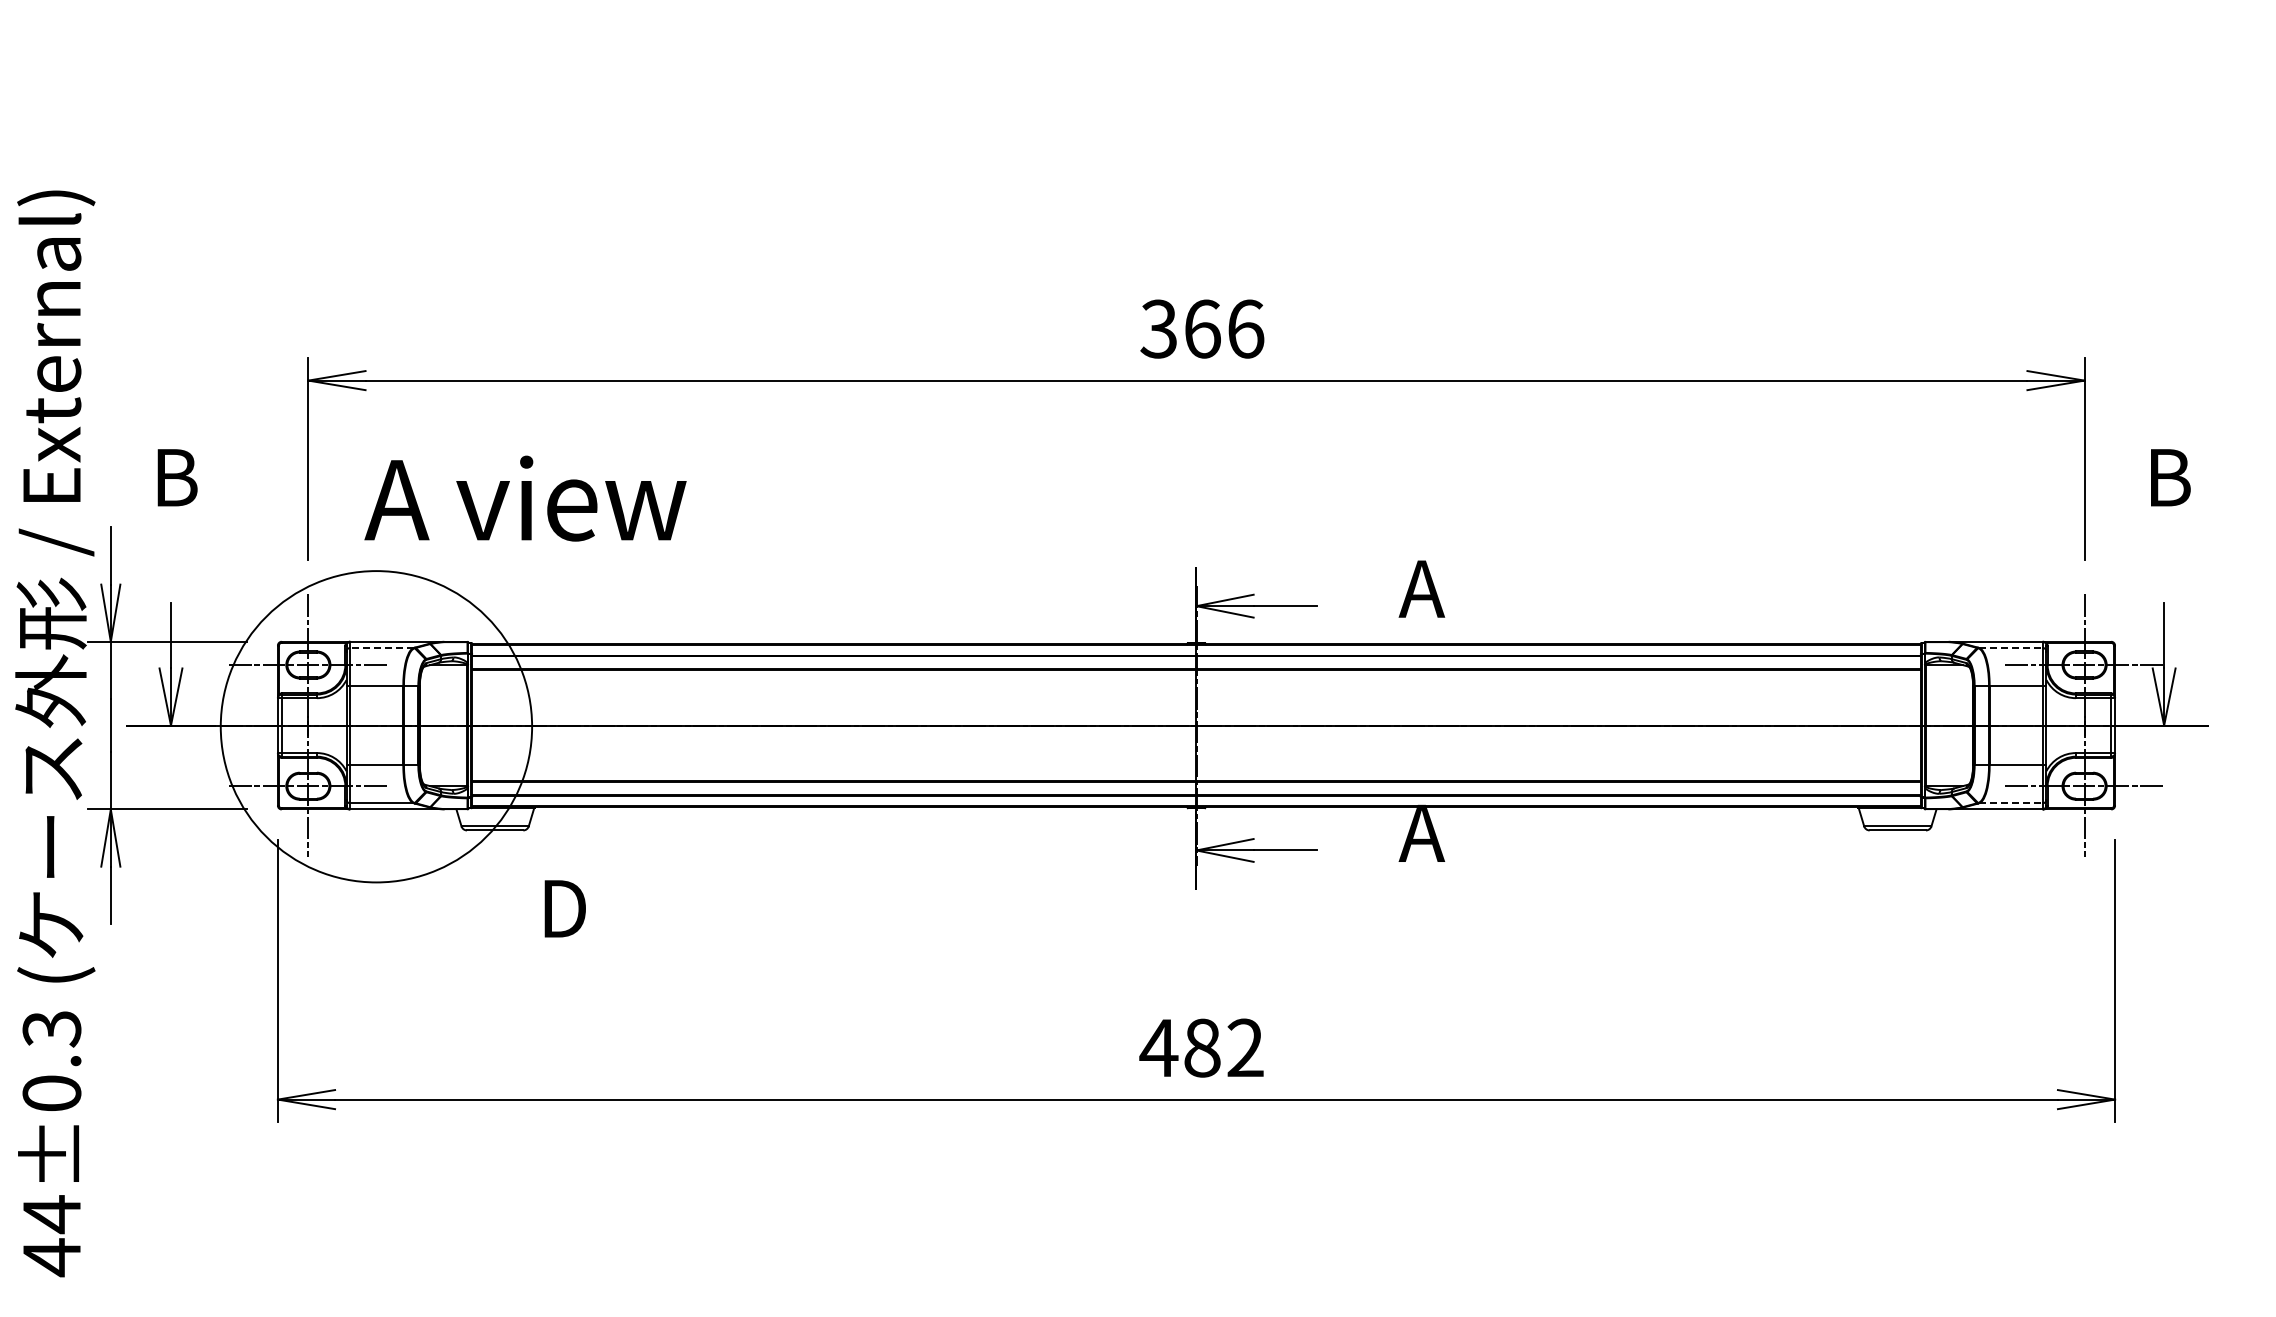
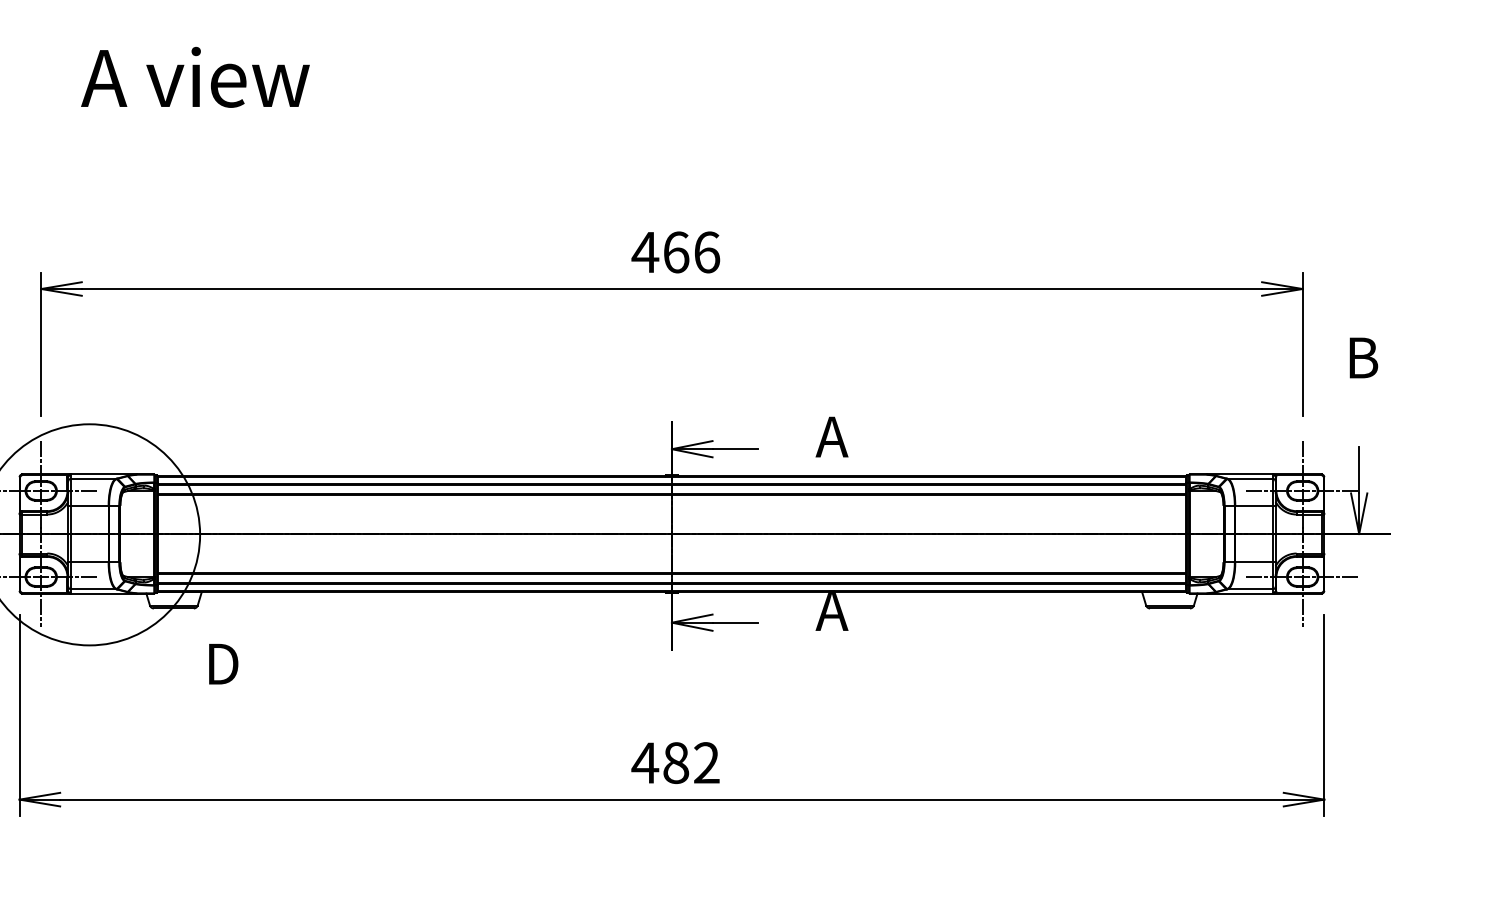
text: (1158, 328) -> (644, 252), 366 -> 466
text: (525, 498) -> (195, 77), moved
line: (382, 647) -> (93, 478), dashed -> solid
line: (2010, 647) -> (1250, 478), dashed -> solid
line: (2010, 803) -> (1250, 589), dashed -> solid

